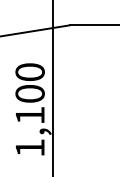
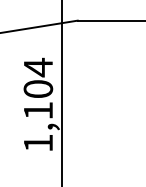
text: (30, 72) -> (38, 67), 1,100 -> 1,104

